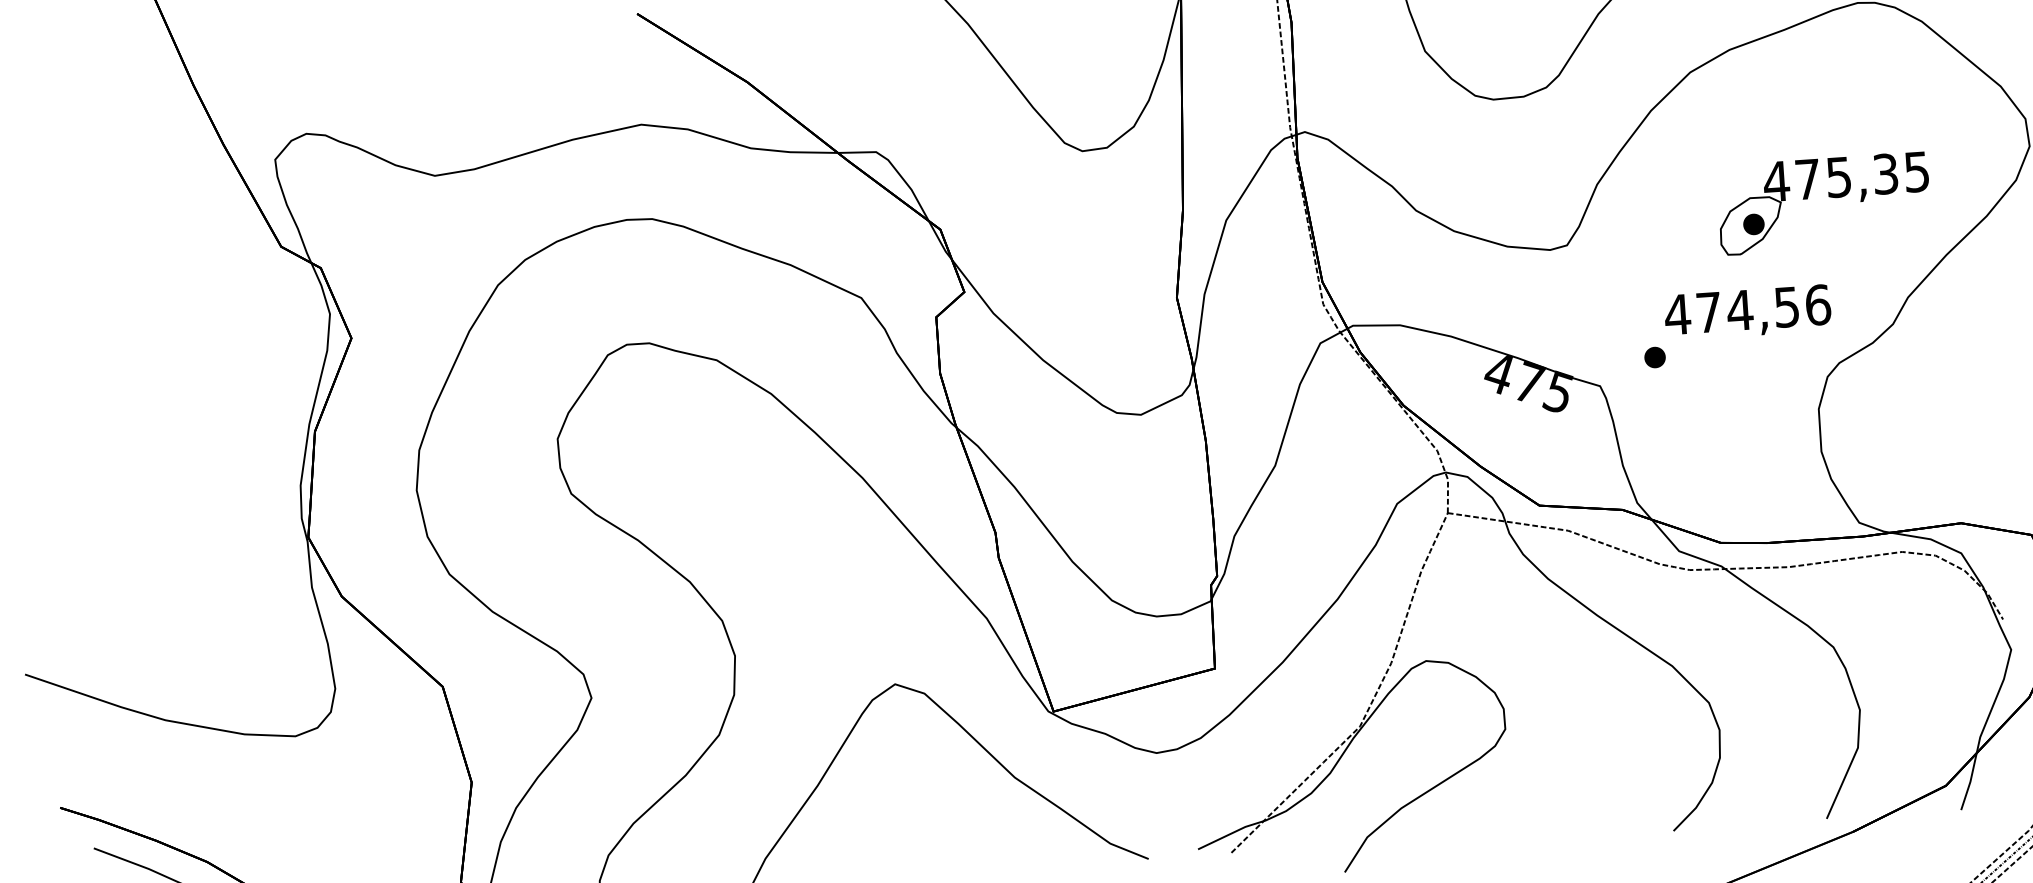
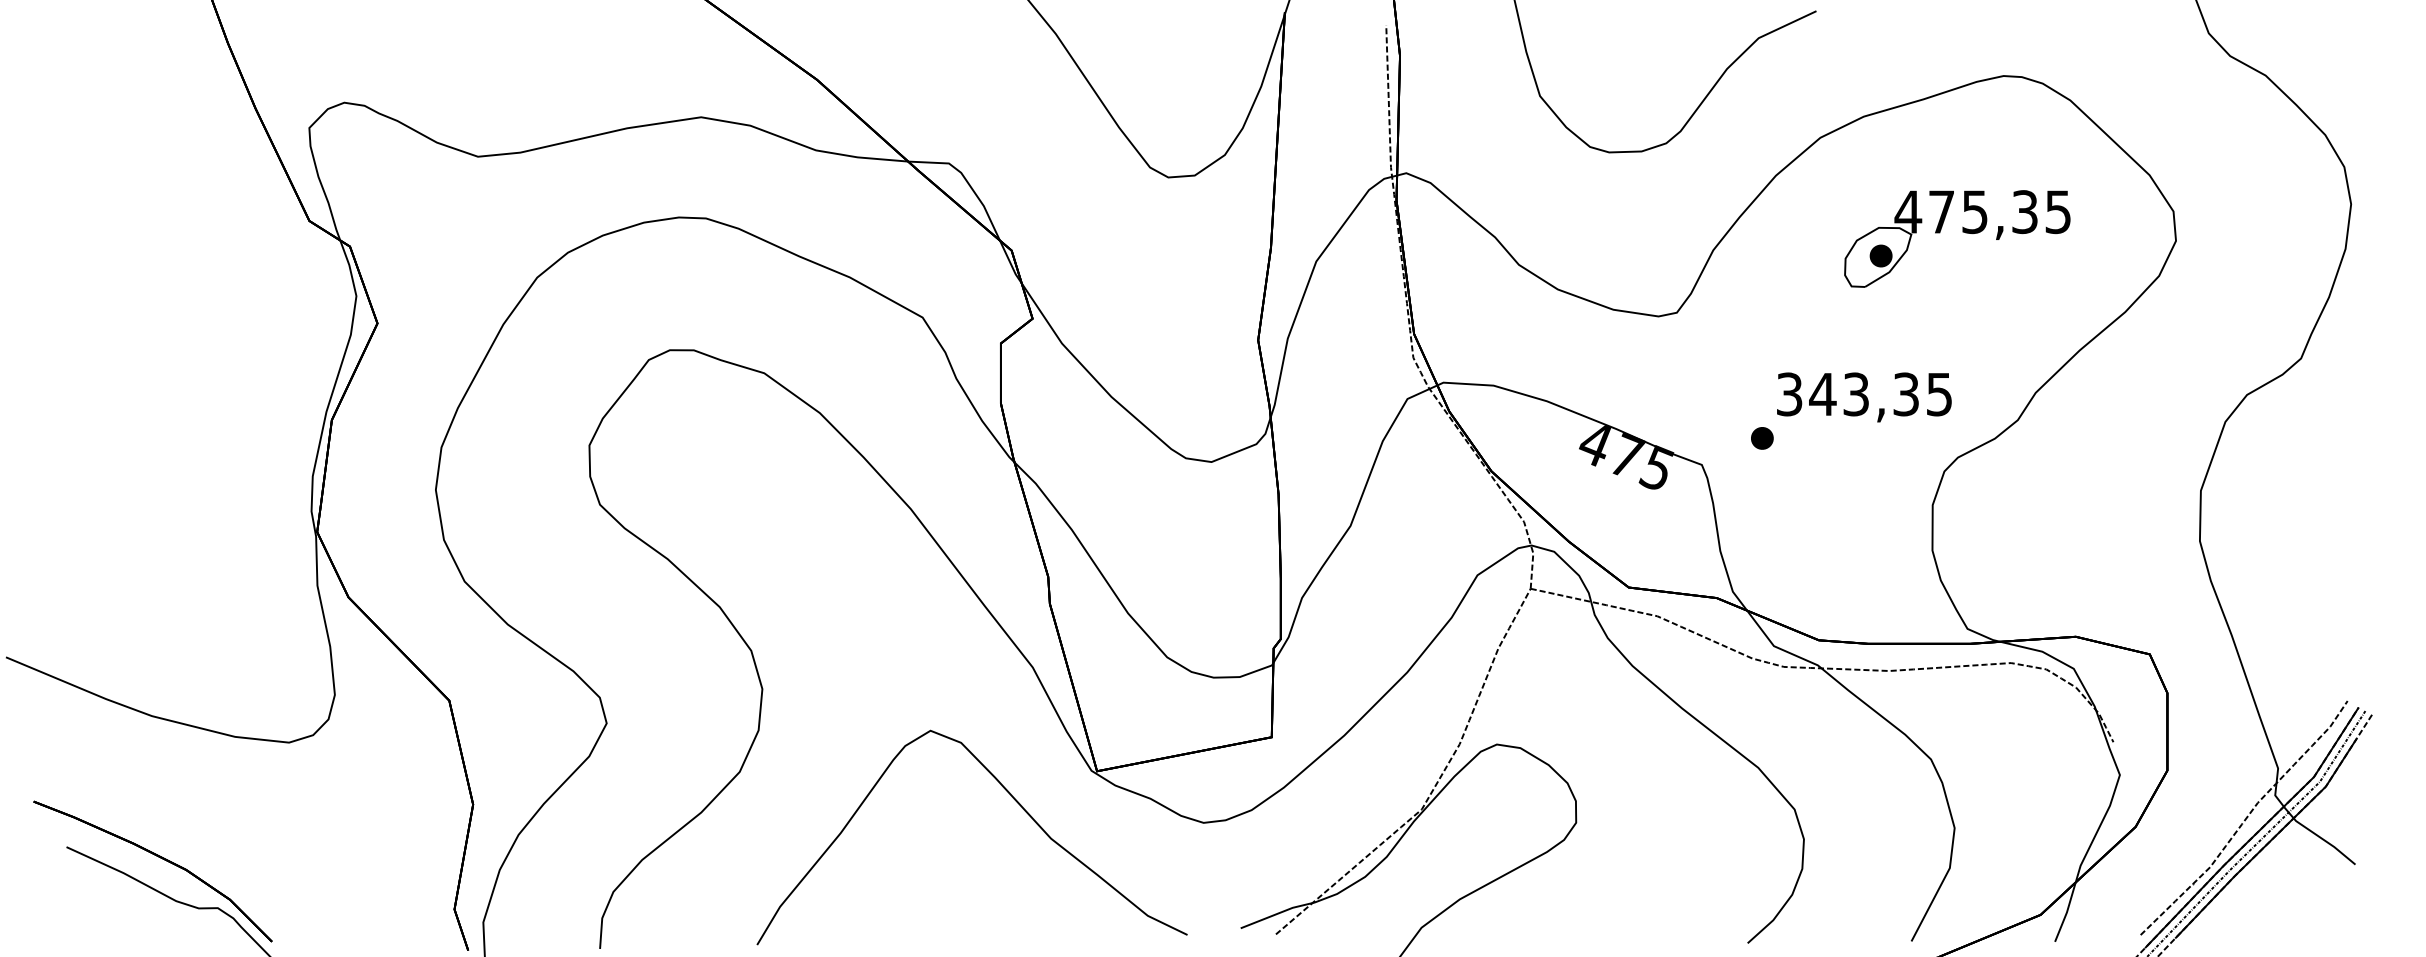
part: (1828, 197) -> (1962, 232), moved
text: (1746, 309) -> (1863, 394), 474,56 -> 343,35

